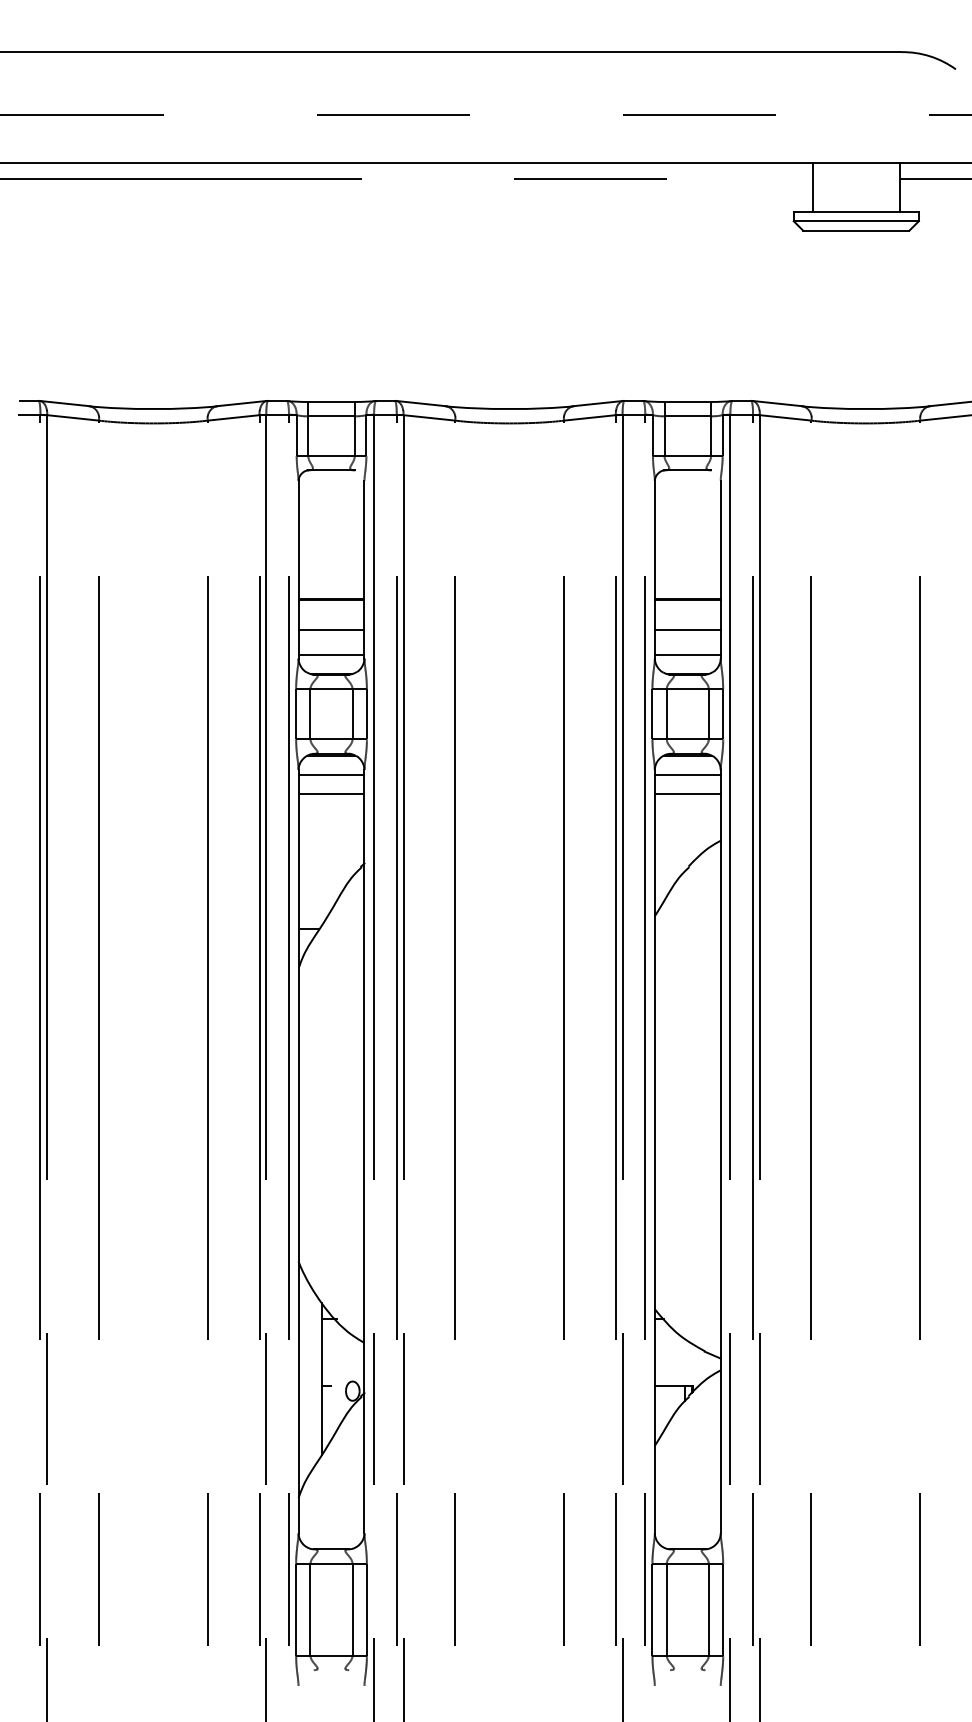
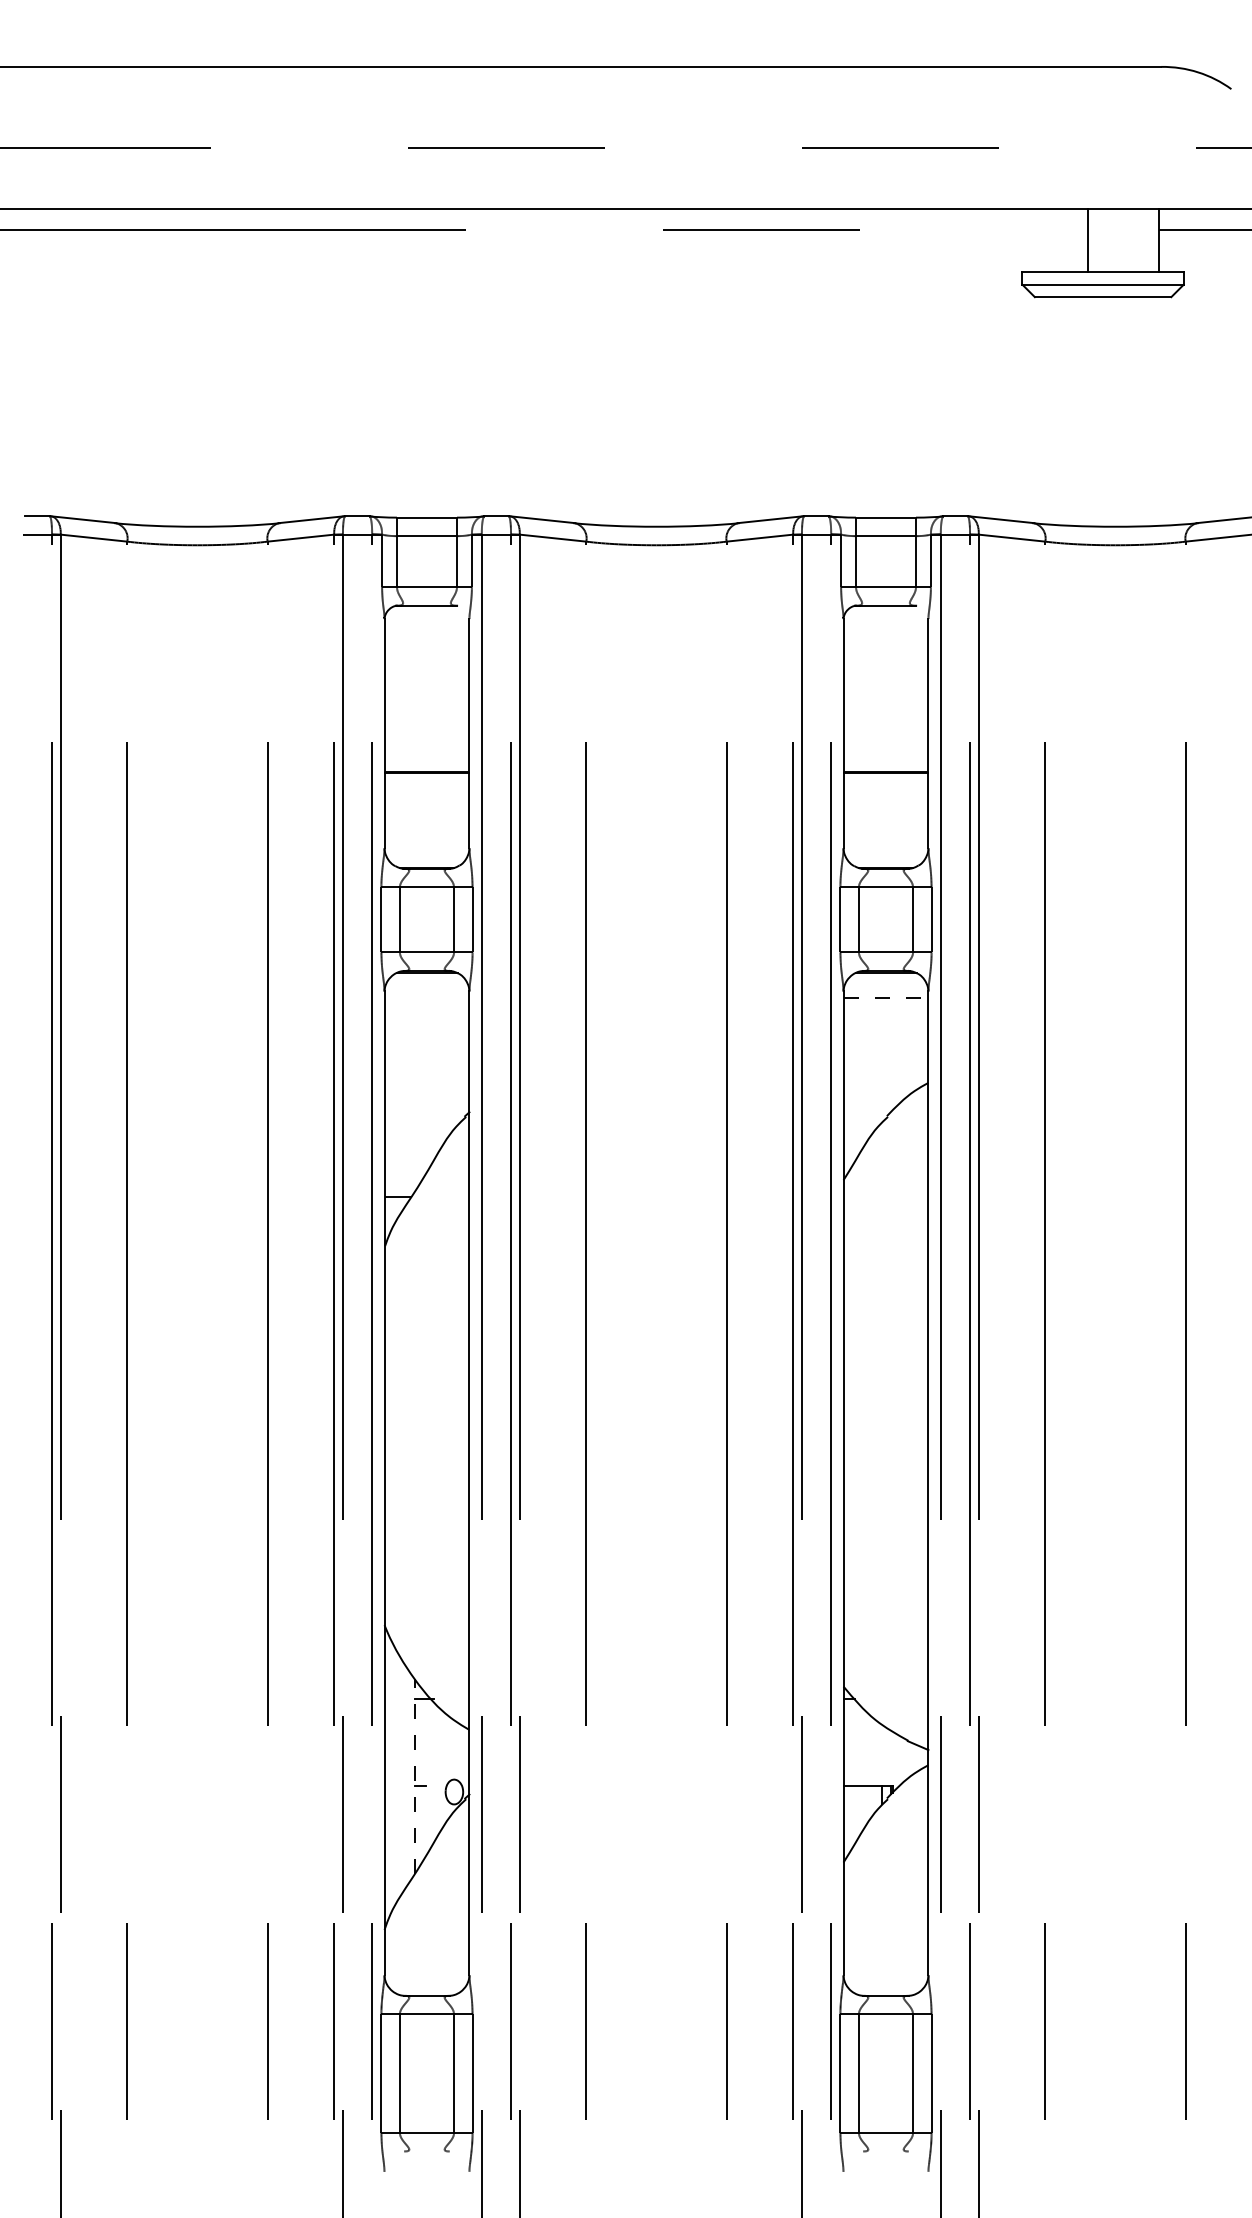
line: (813, 186) -> (1088, 240), moved
line: (331, 630) -> (426, 811), removed
line: (687, 630) -> (885, 811), removed
line: (331, 654) -> (426, 842), removed
line: (687, 654) -> (885, 842), removed
line: (331, 775) -> (426, 998), removed
line: (688, 775) -> (886, 998), solid -> dashed
line: (331, 793) -> (426, 1022), removed
line: (687, 793) -> (885, 1022), removed
line: (321, 1379) -> (414, 1776), solid -> dashed

